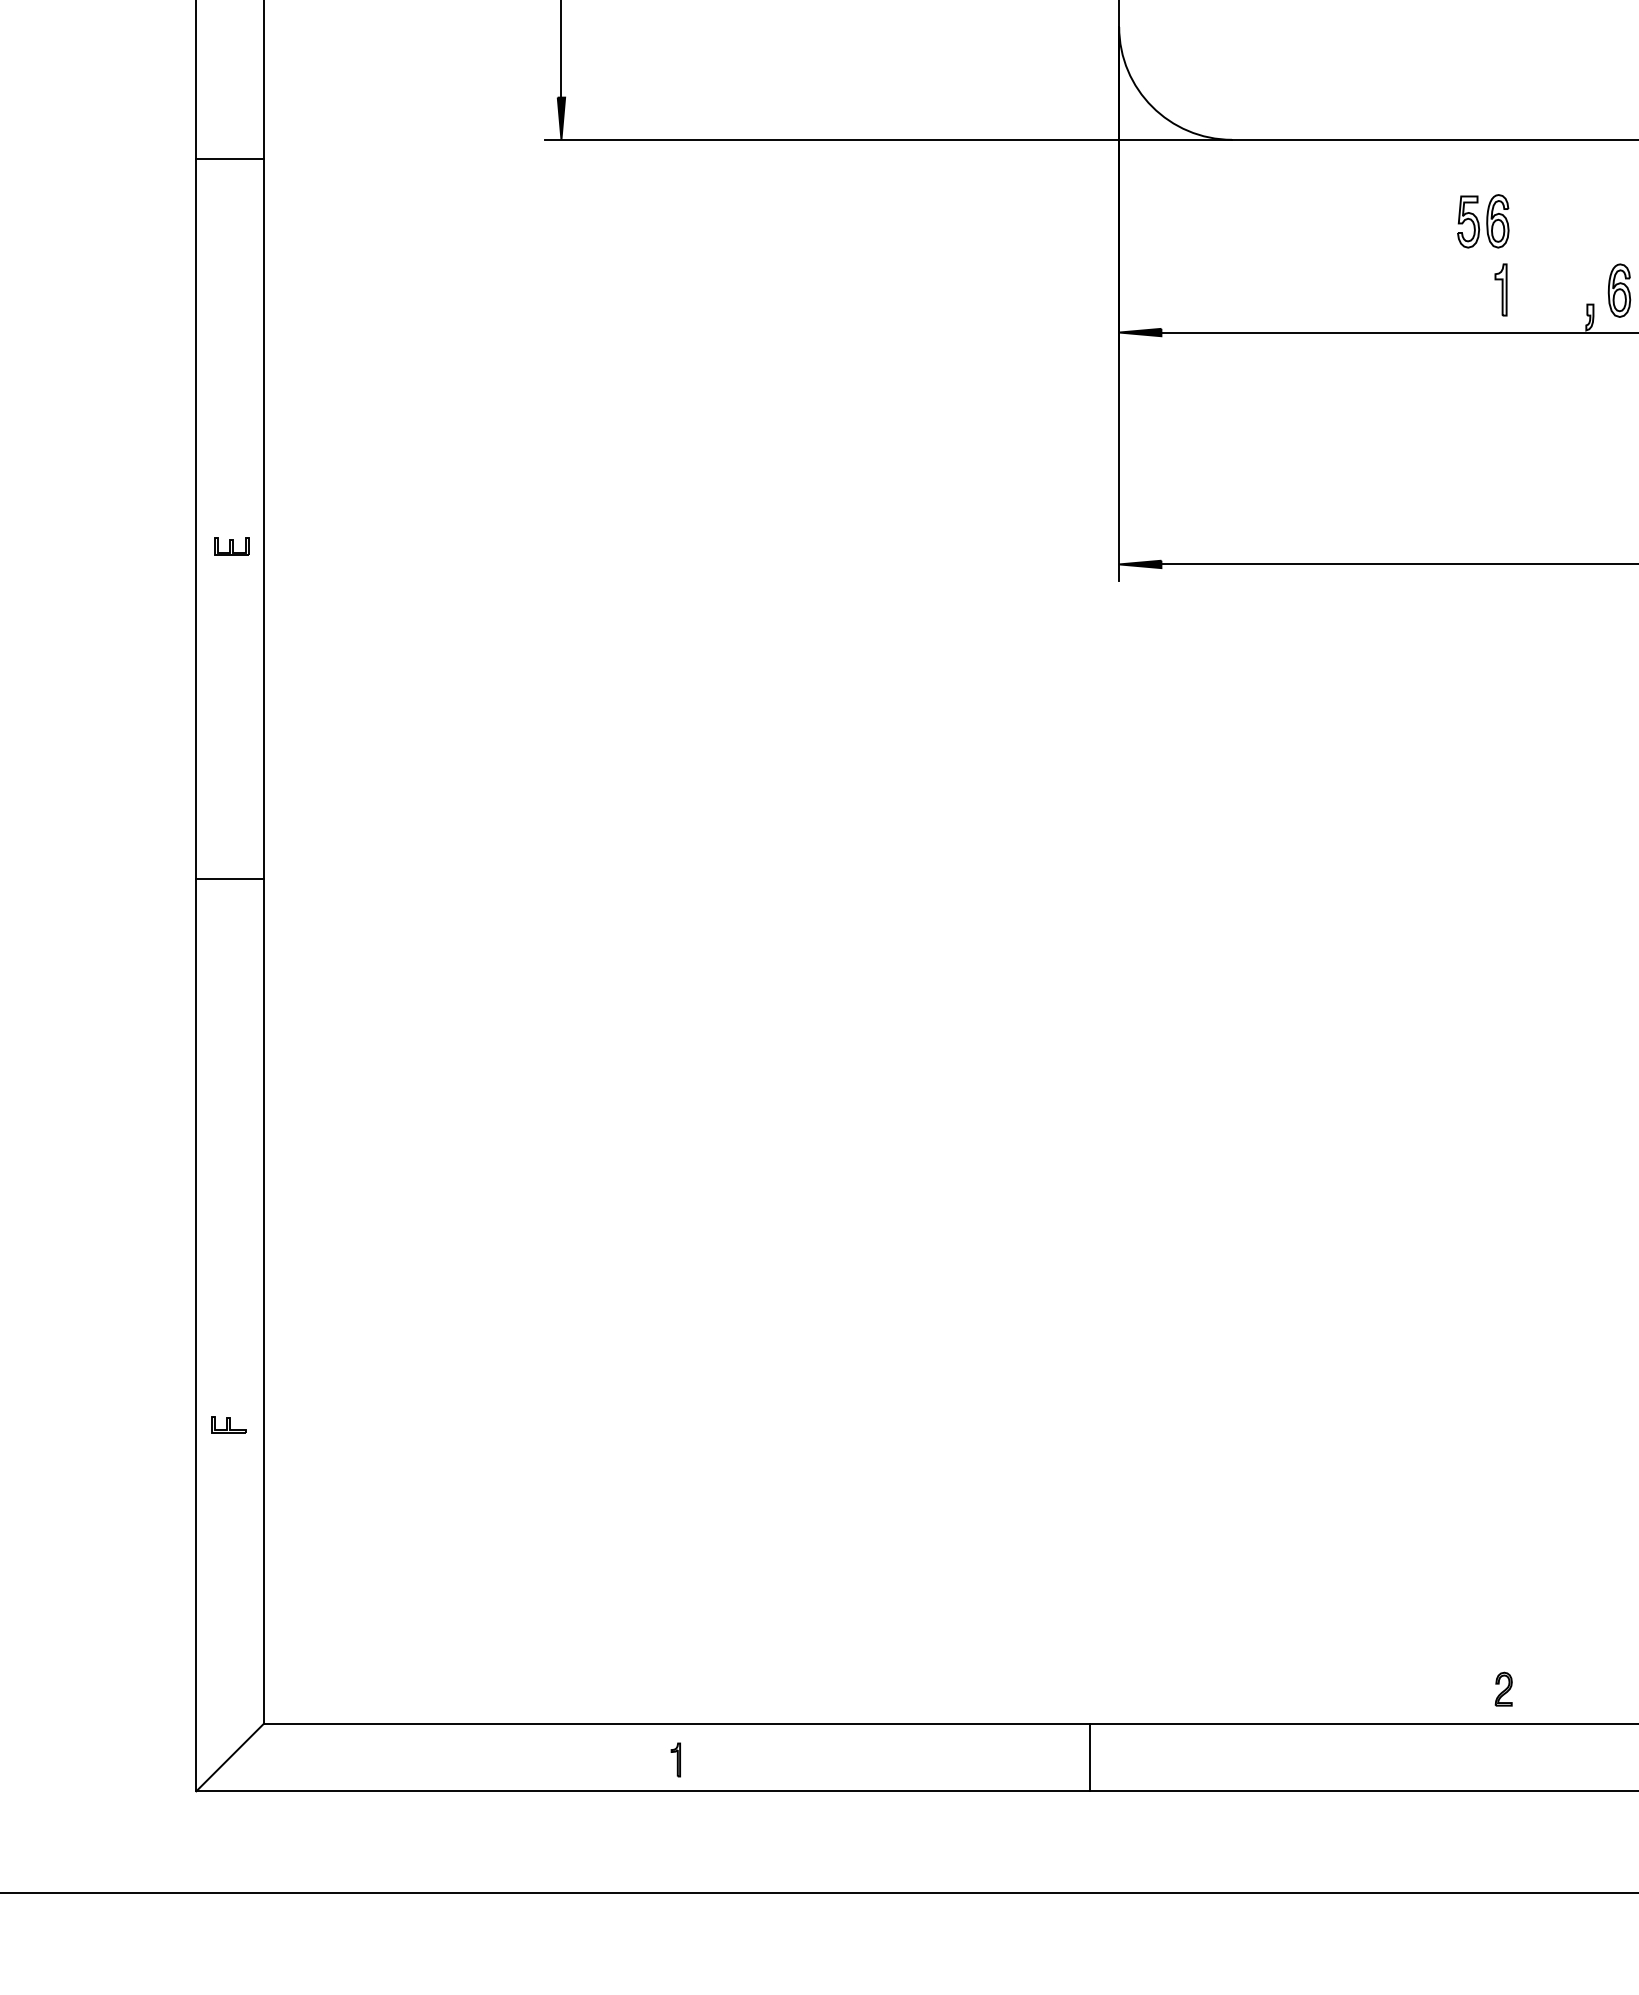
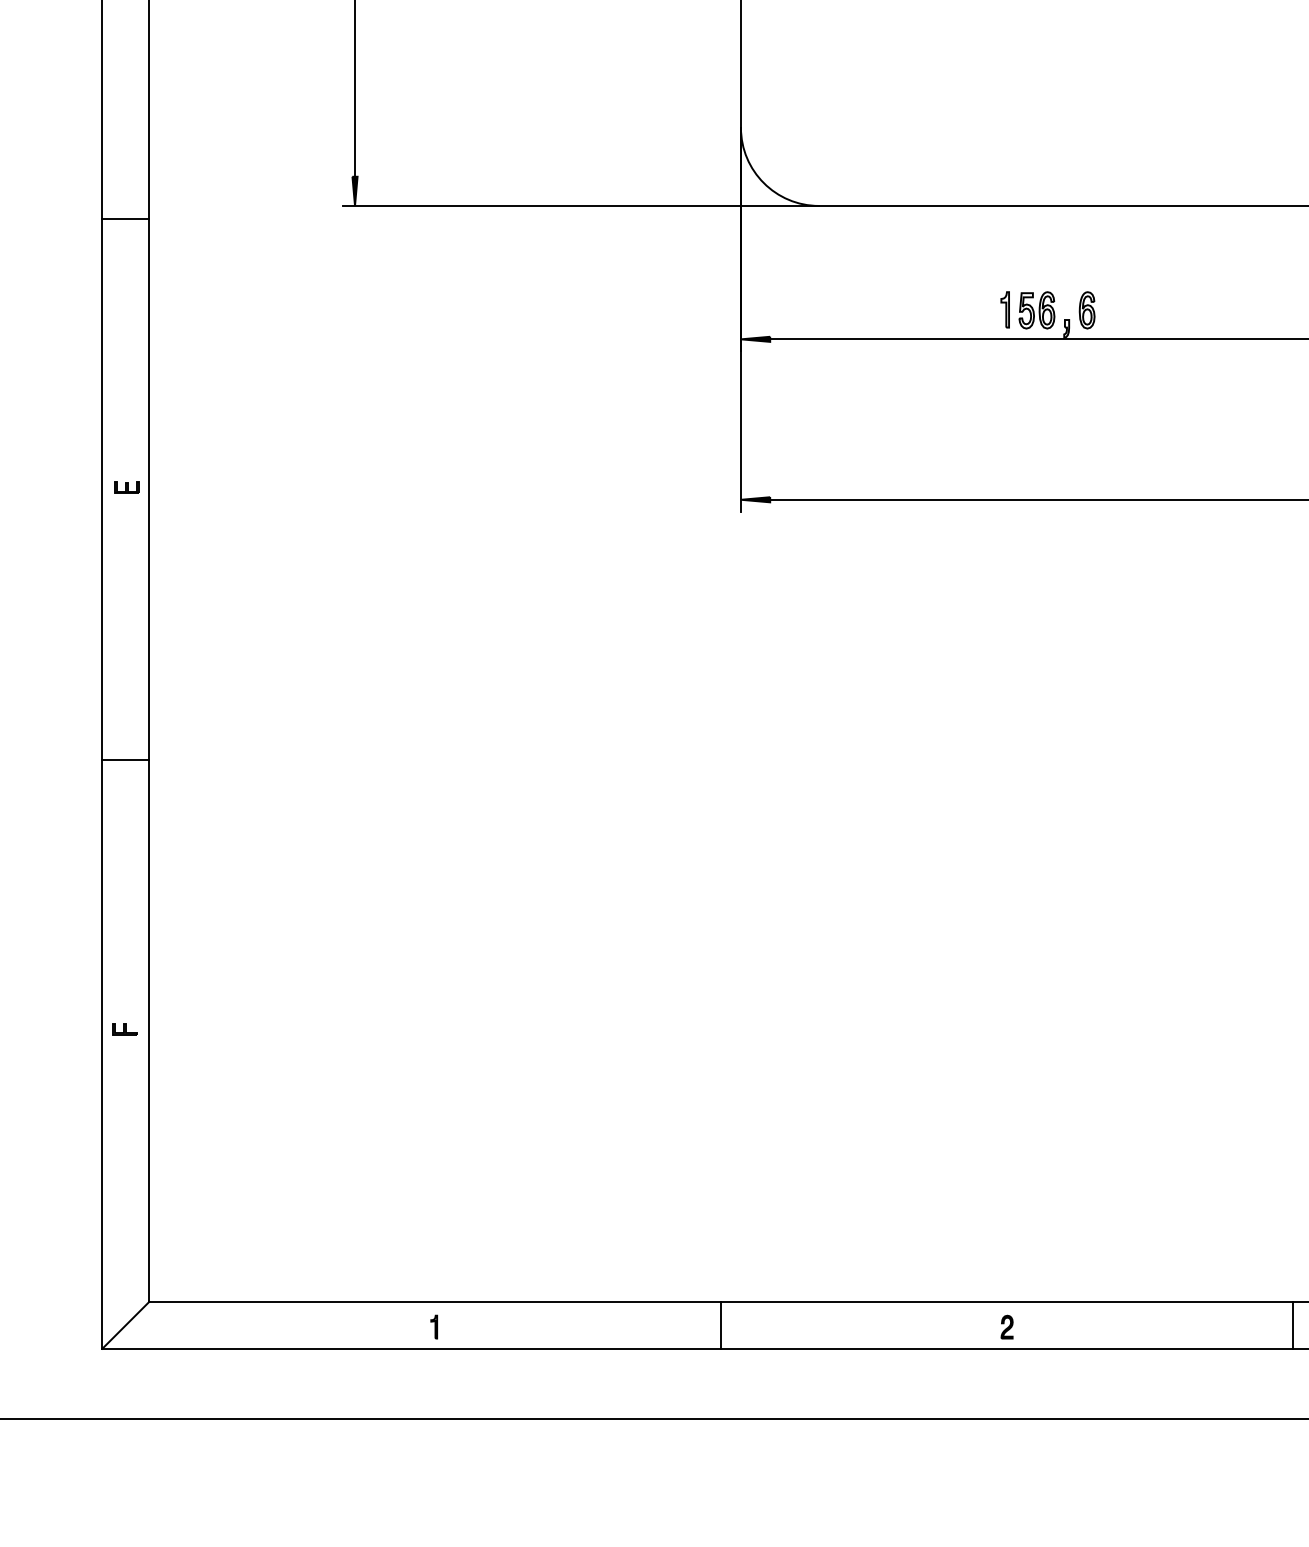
part: (1482, 221) -> (1036, 310), moved
line: (229, 879) -> (125, 760), moved
part: (228, 1425) -> (124, 1029), moved
part: (1502, 1688) -> (1006, 1326), moved

